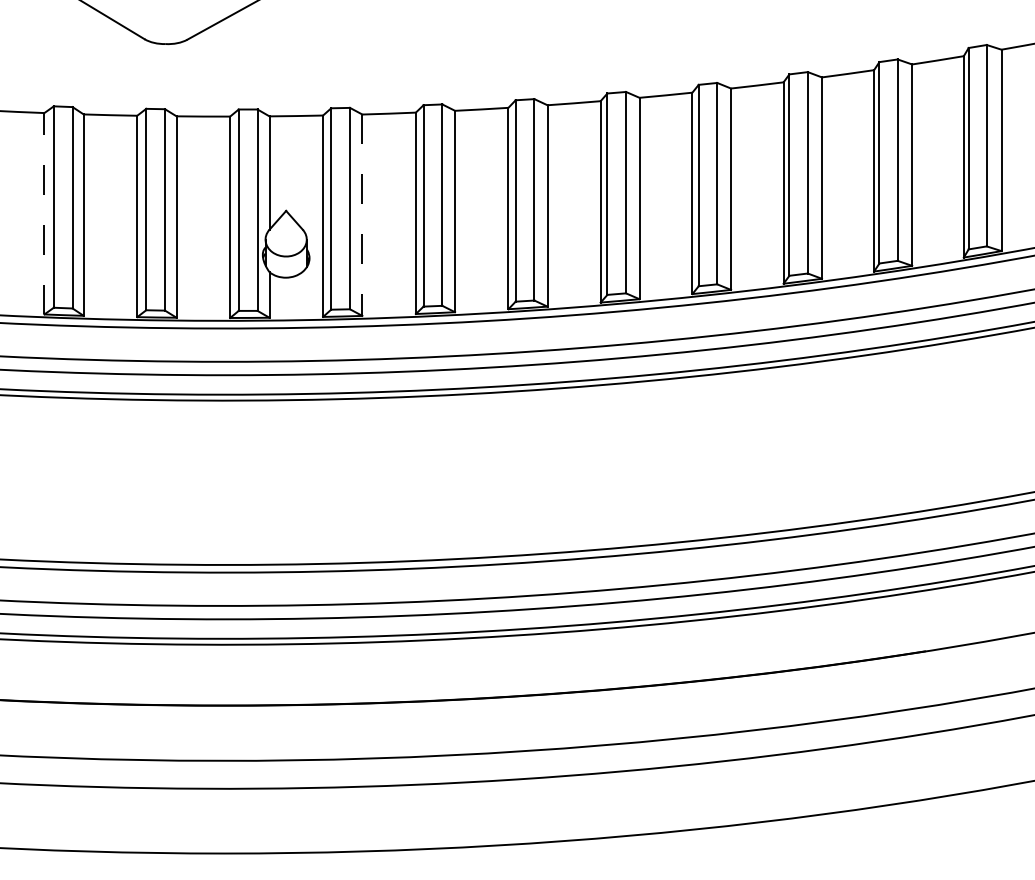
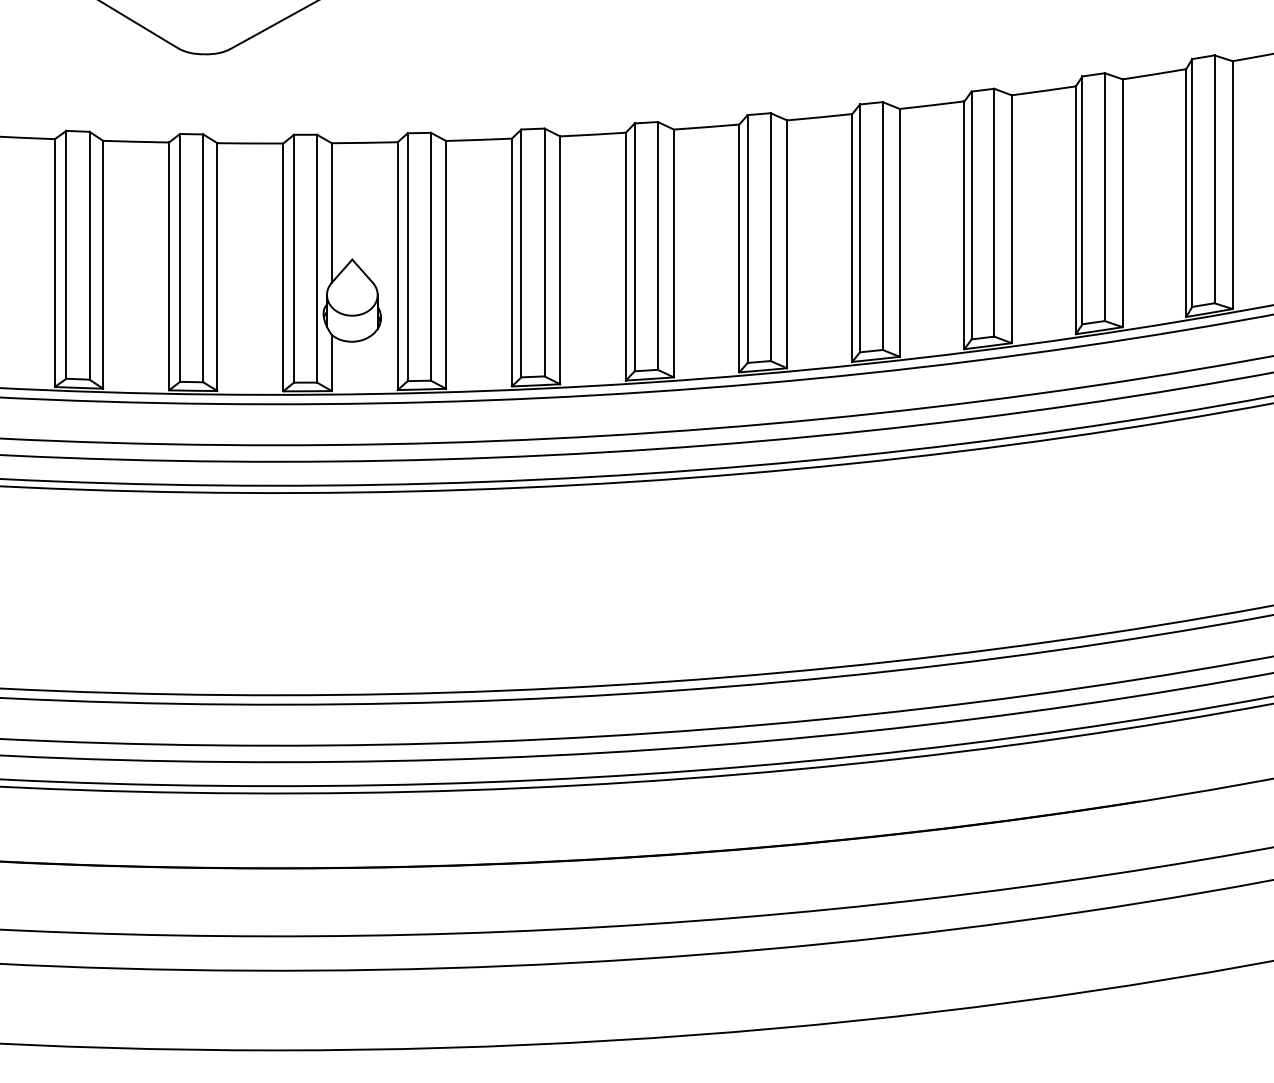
line: (44, 213) -> (54, 262), dashed -> solid
line: (362, 215) -> (446, 265), dashed -> solid

